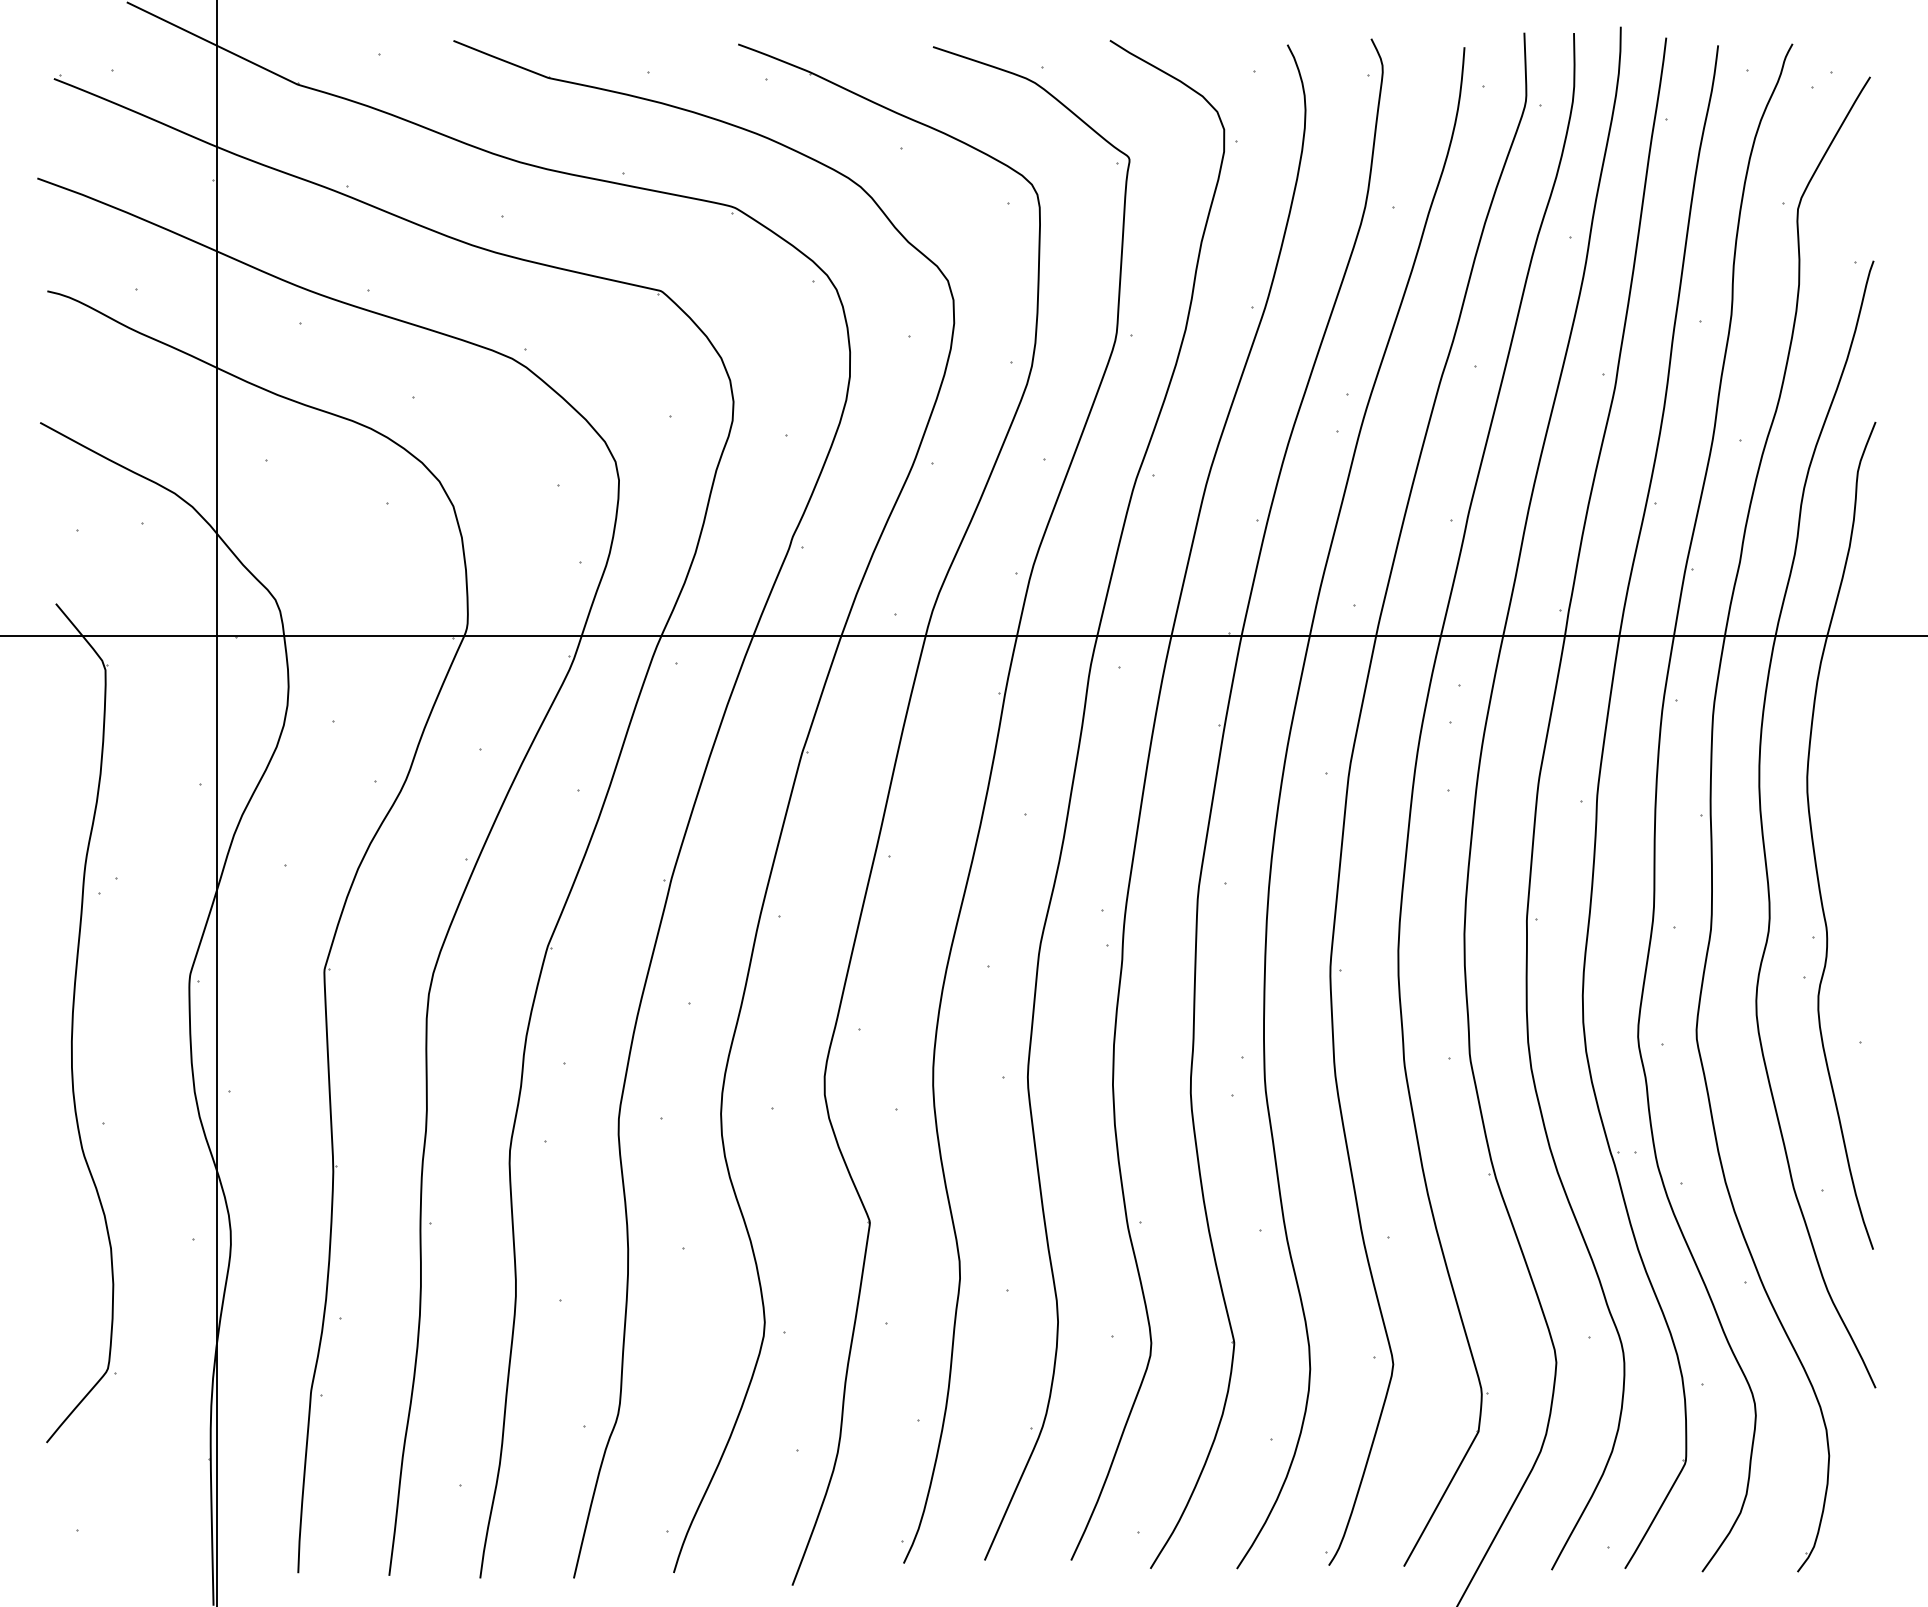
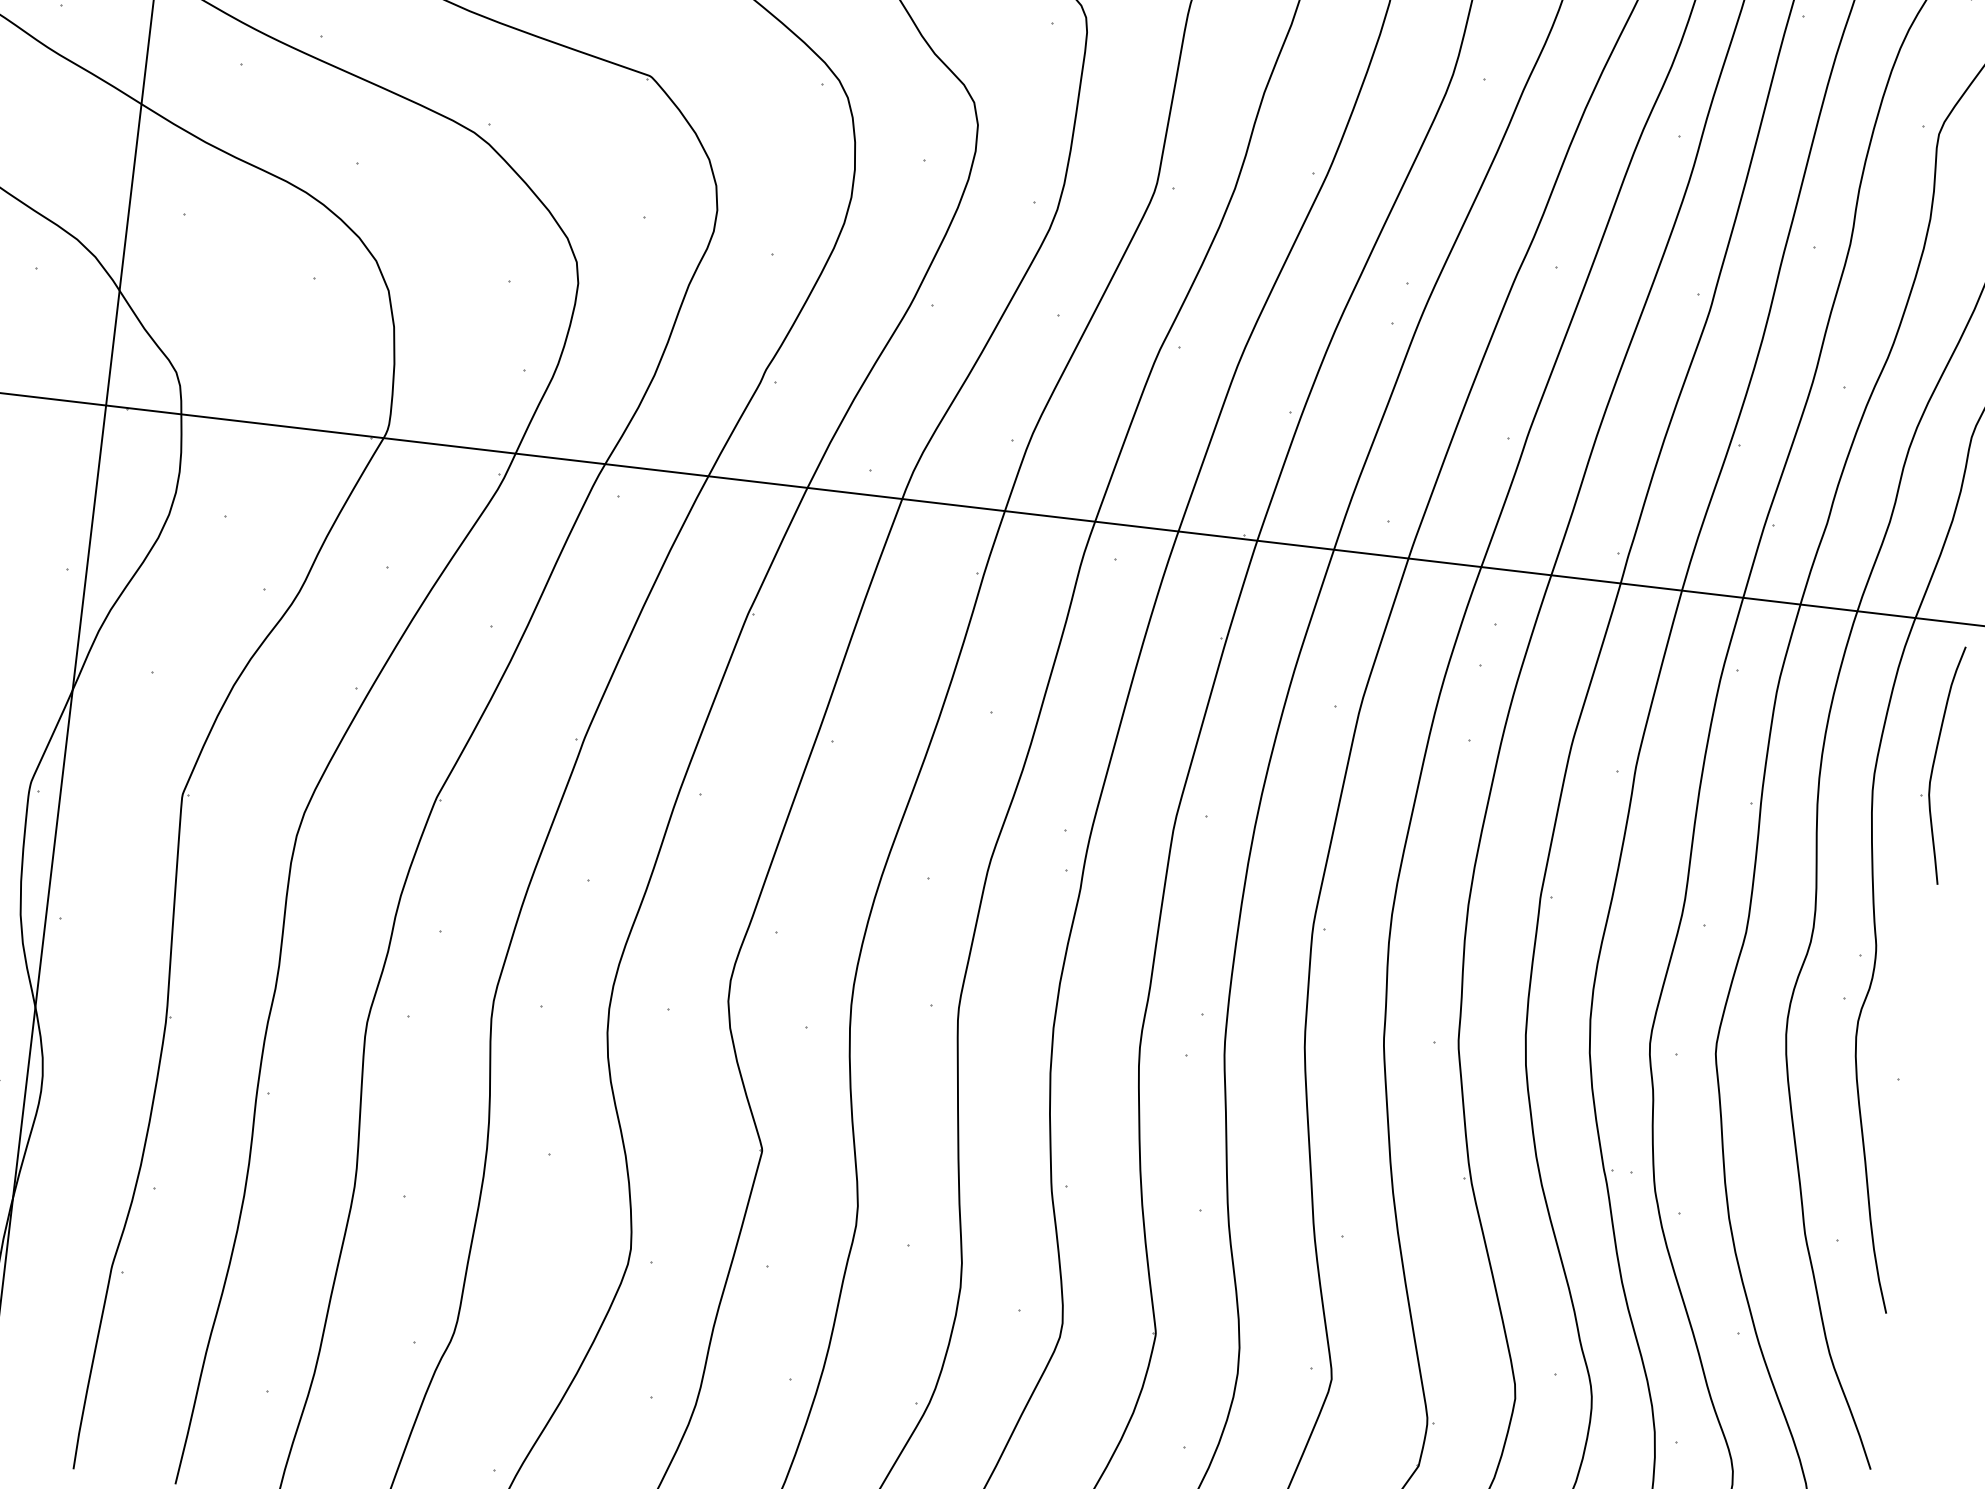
part: (1862, 762) -> (1938, 764), added

